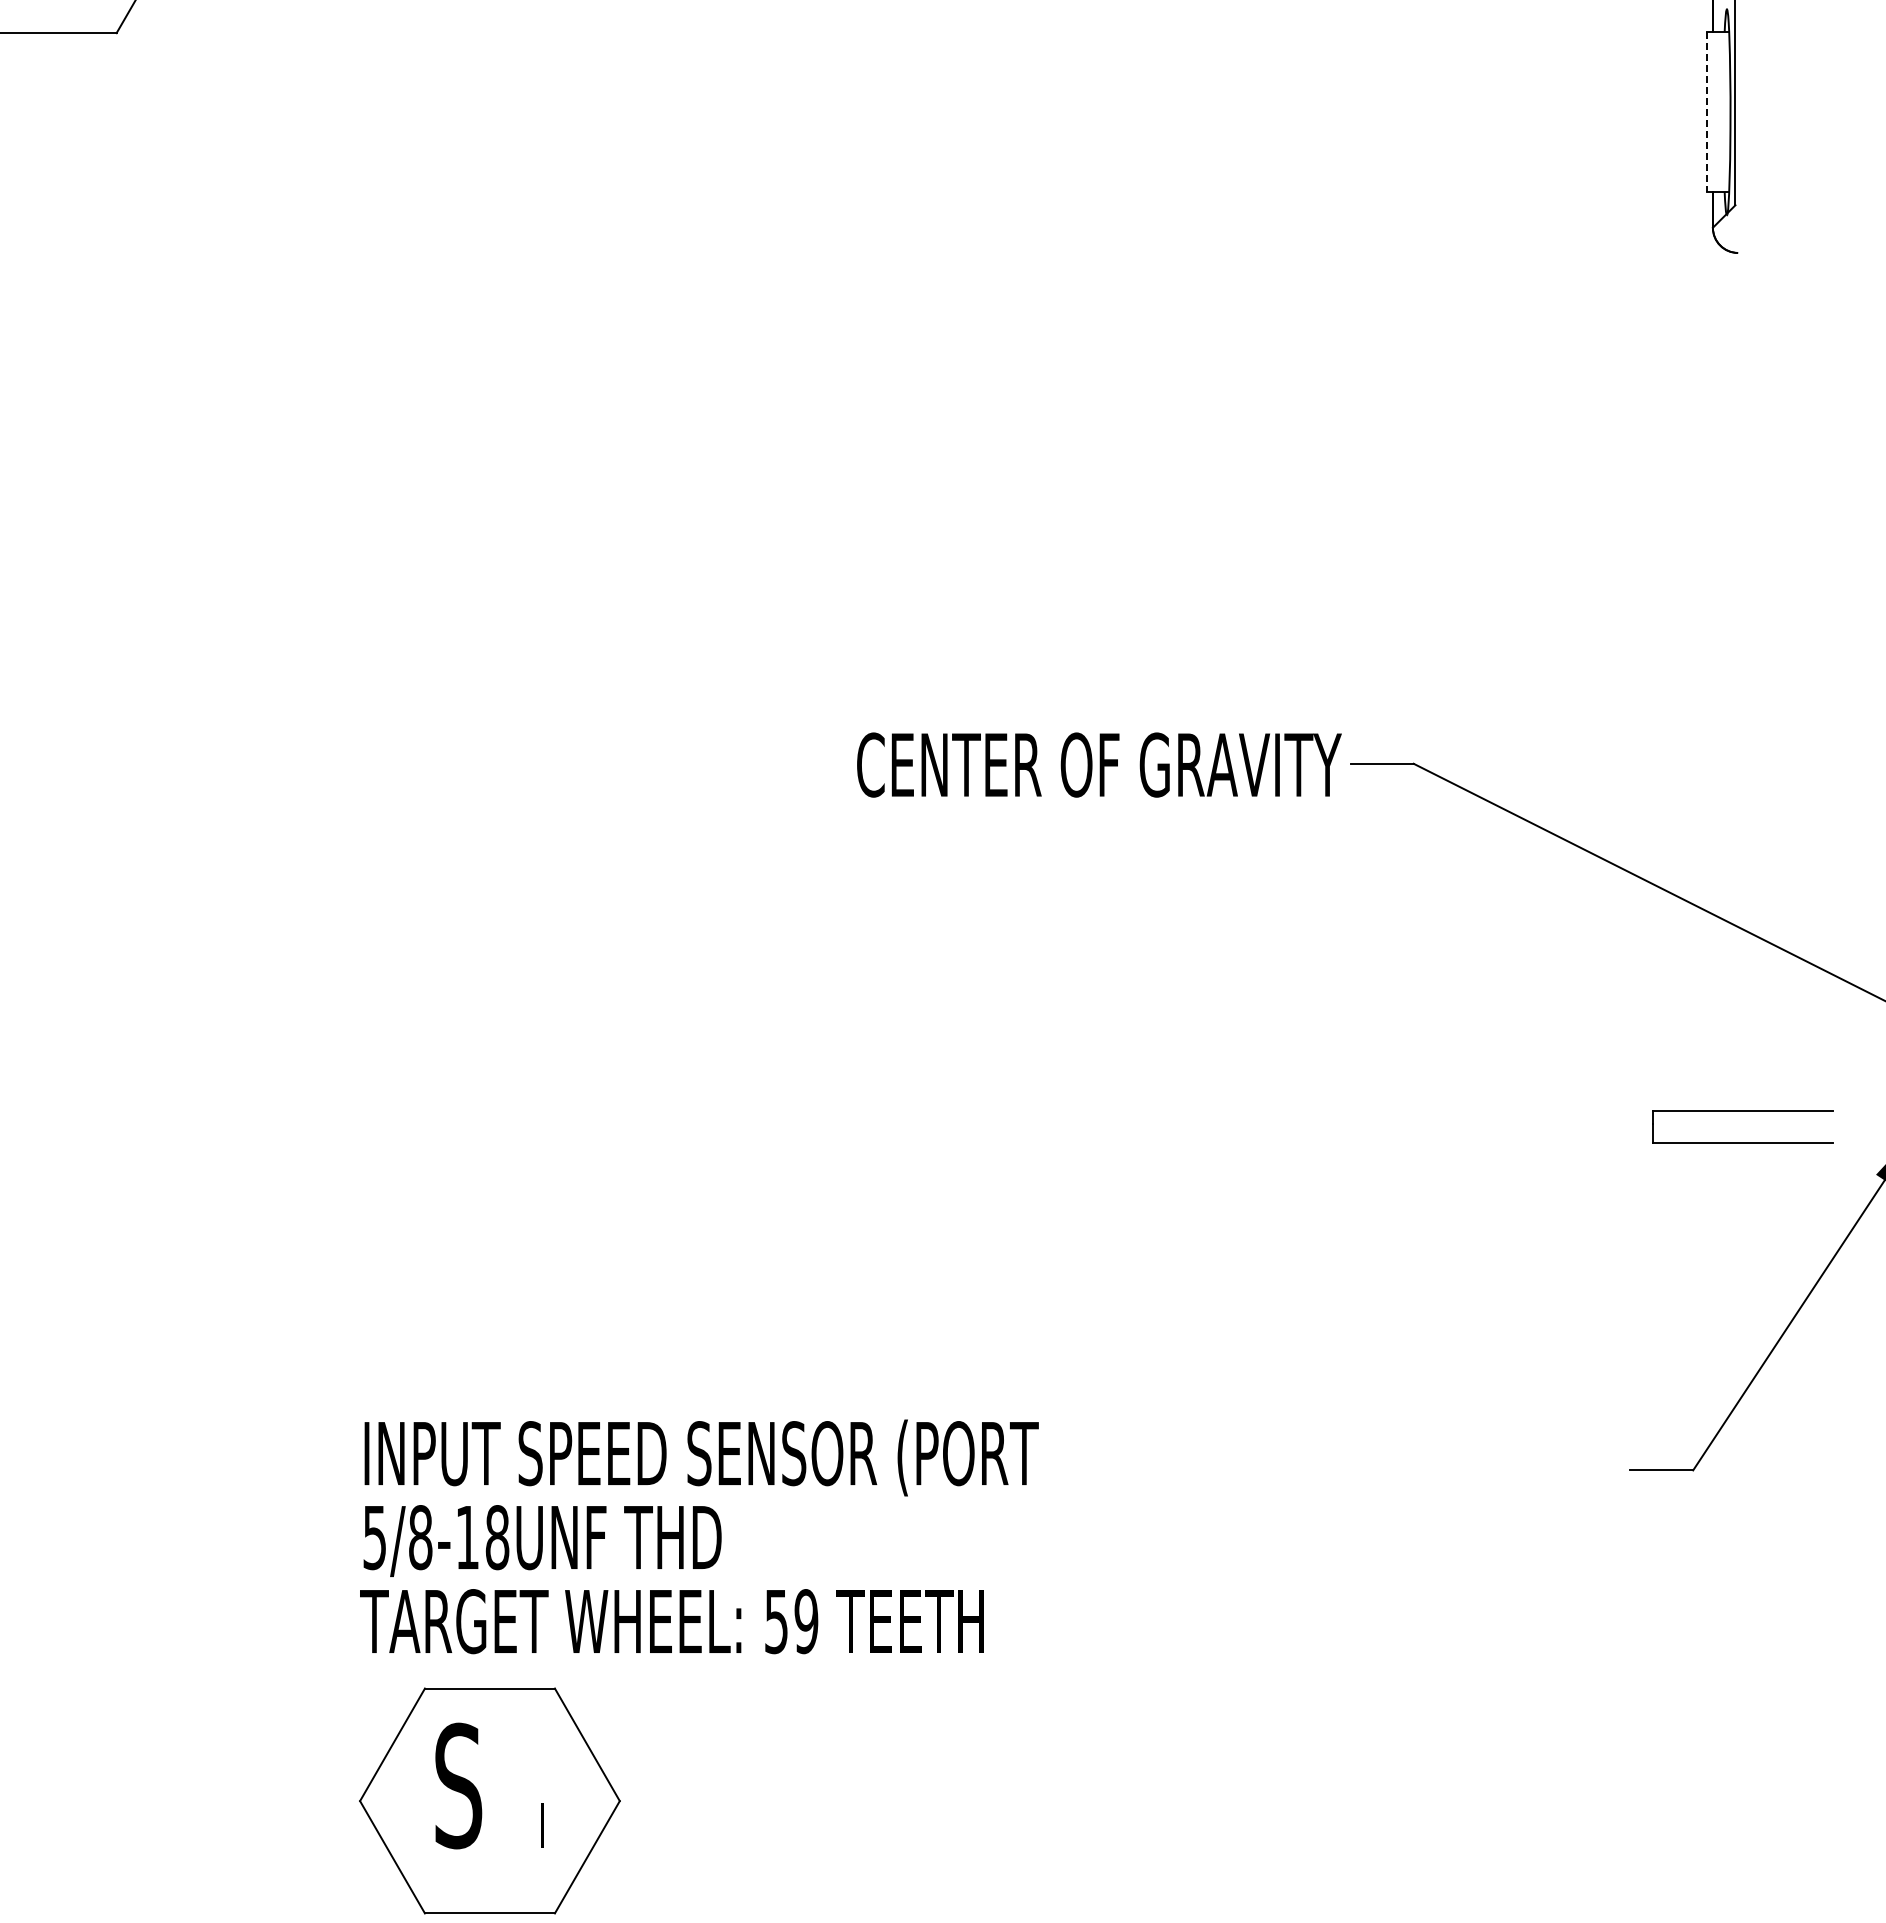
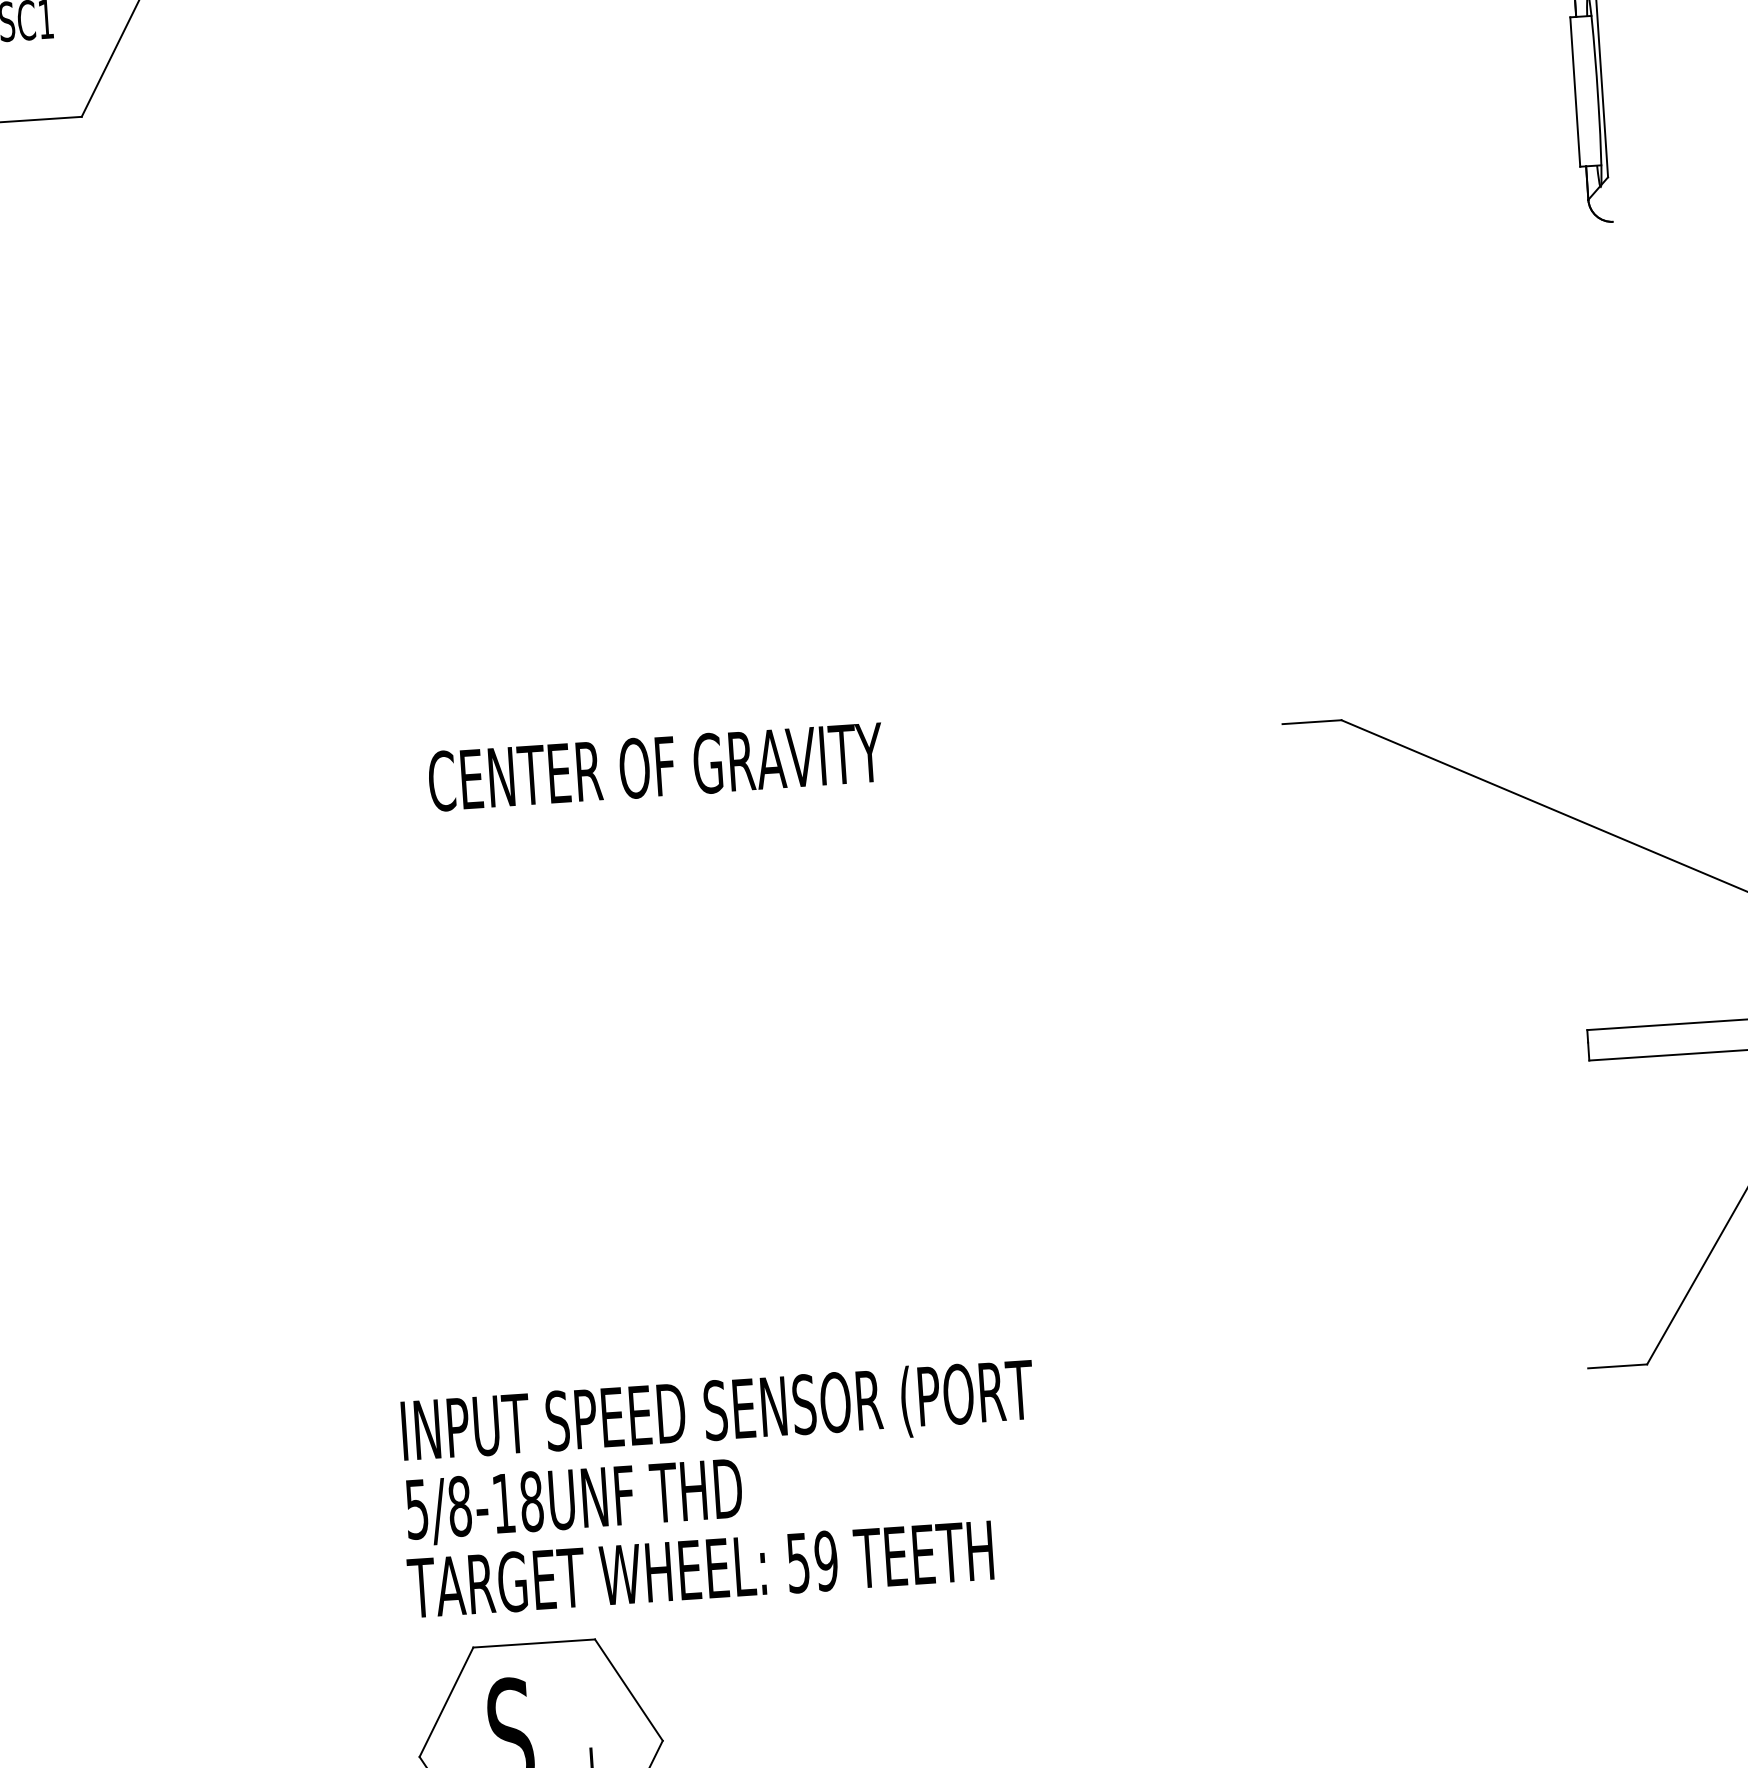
line: (1706, 112) -> (1575, 92), dashed -> solid
text: (1099, 764) -> (656, 766), moved

